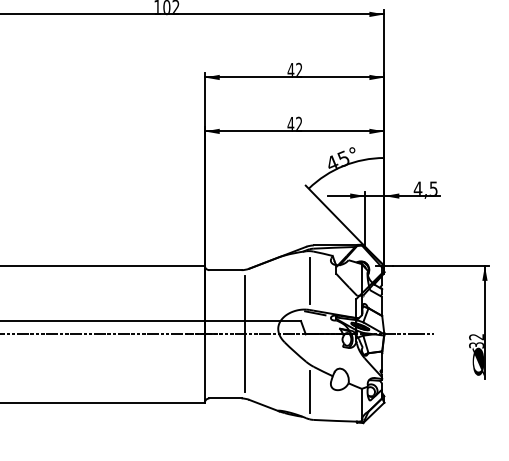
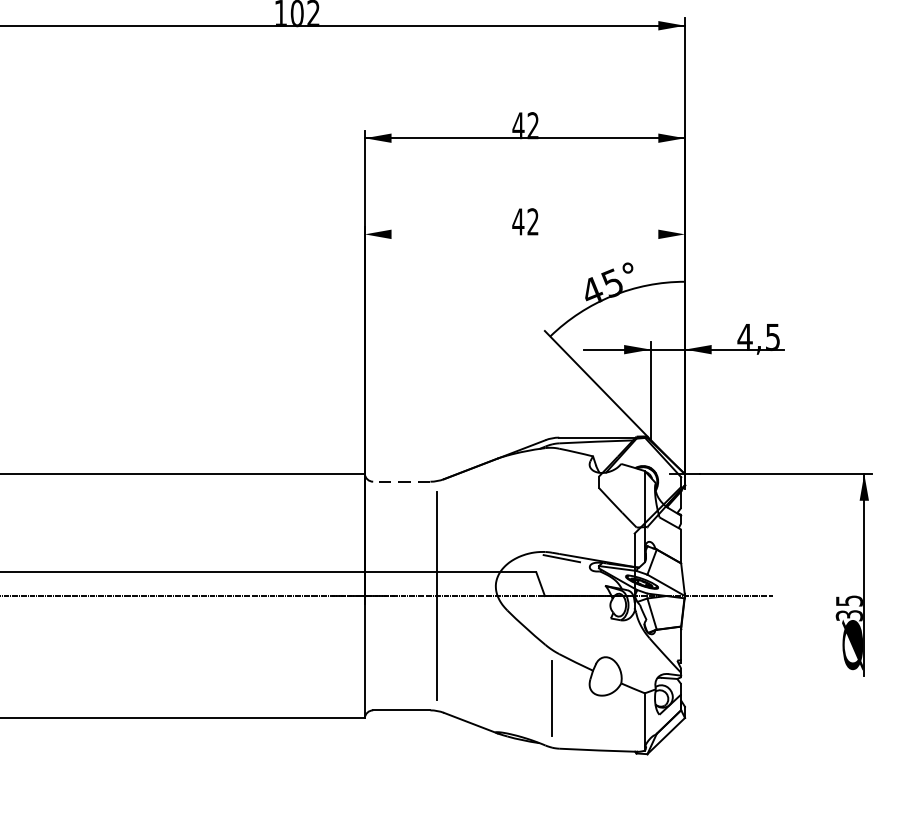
line: (294, 131) -> (524, 234), removed
line: (225, 270) -> (401, 482), solid -> dashed
line: (309, 280) -> (551, 500), removed
text: (476, 337) -> (849, 601), 32 -> 35

